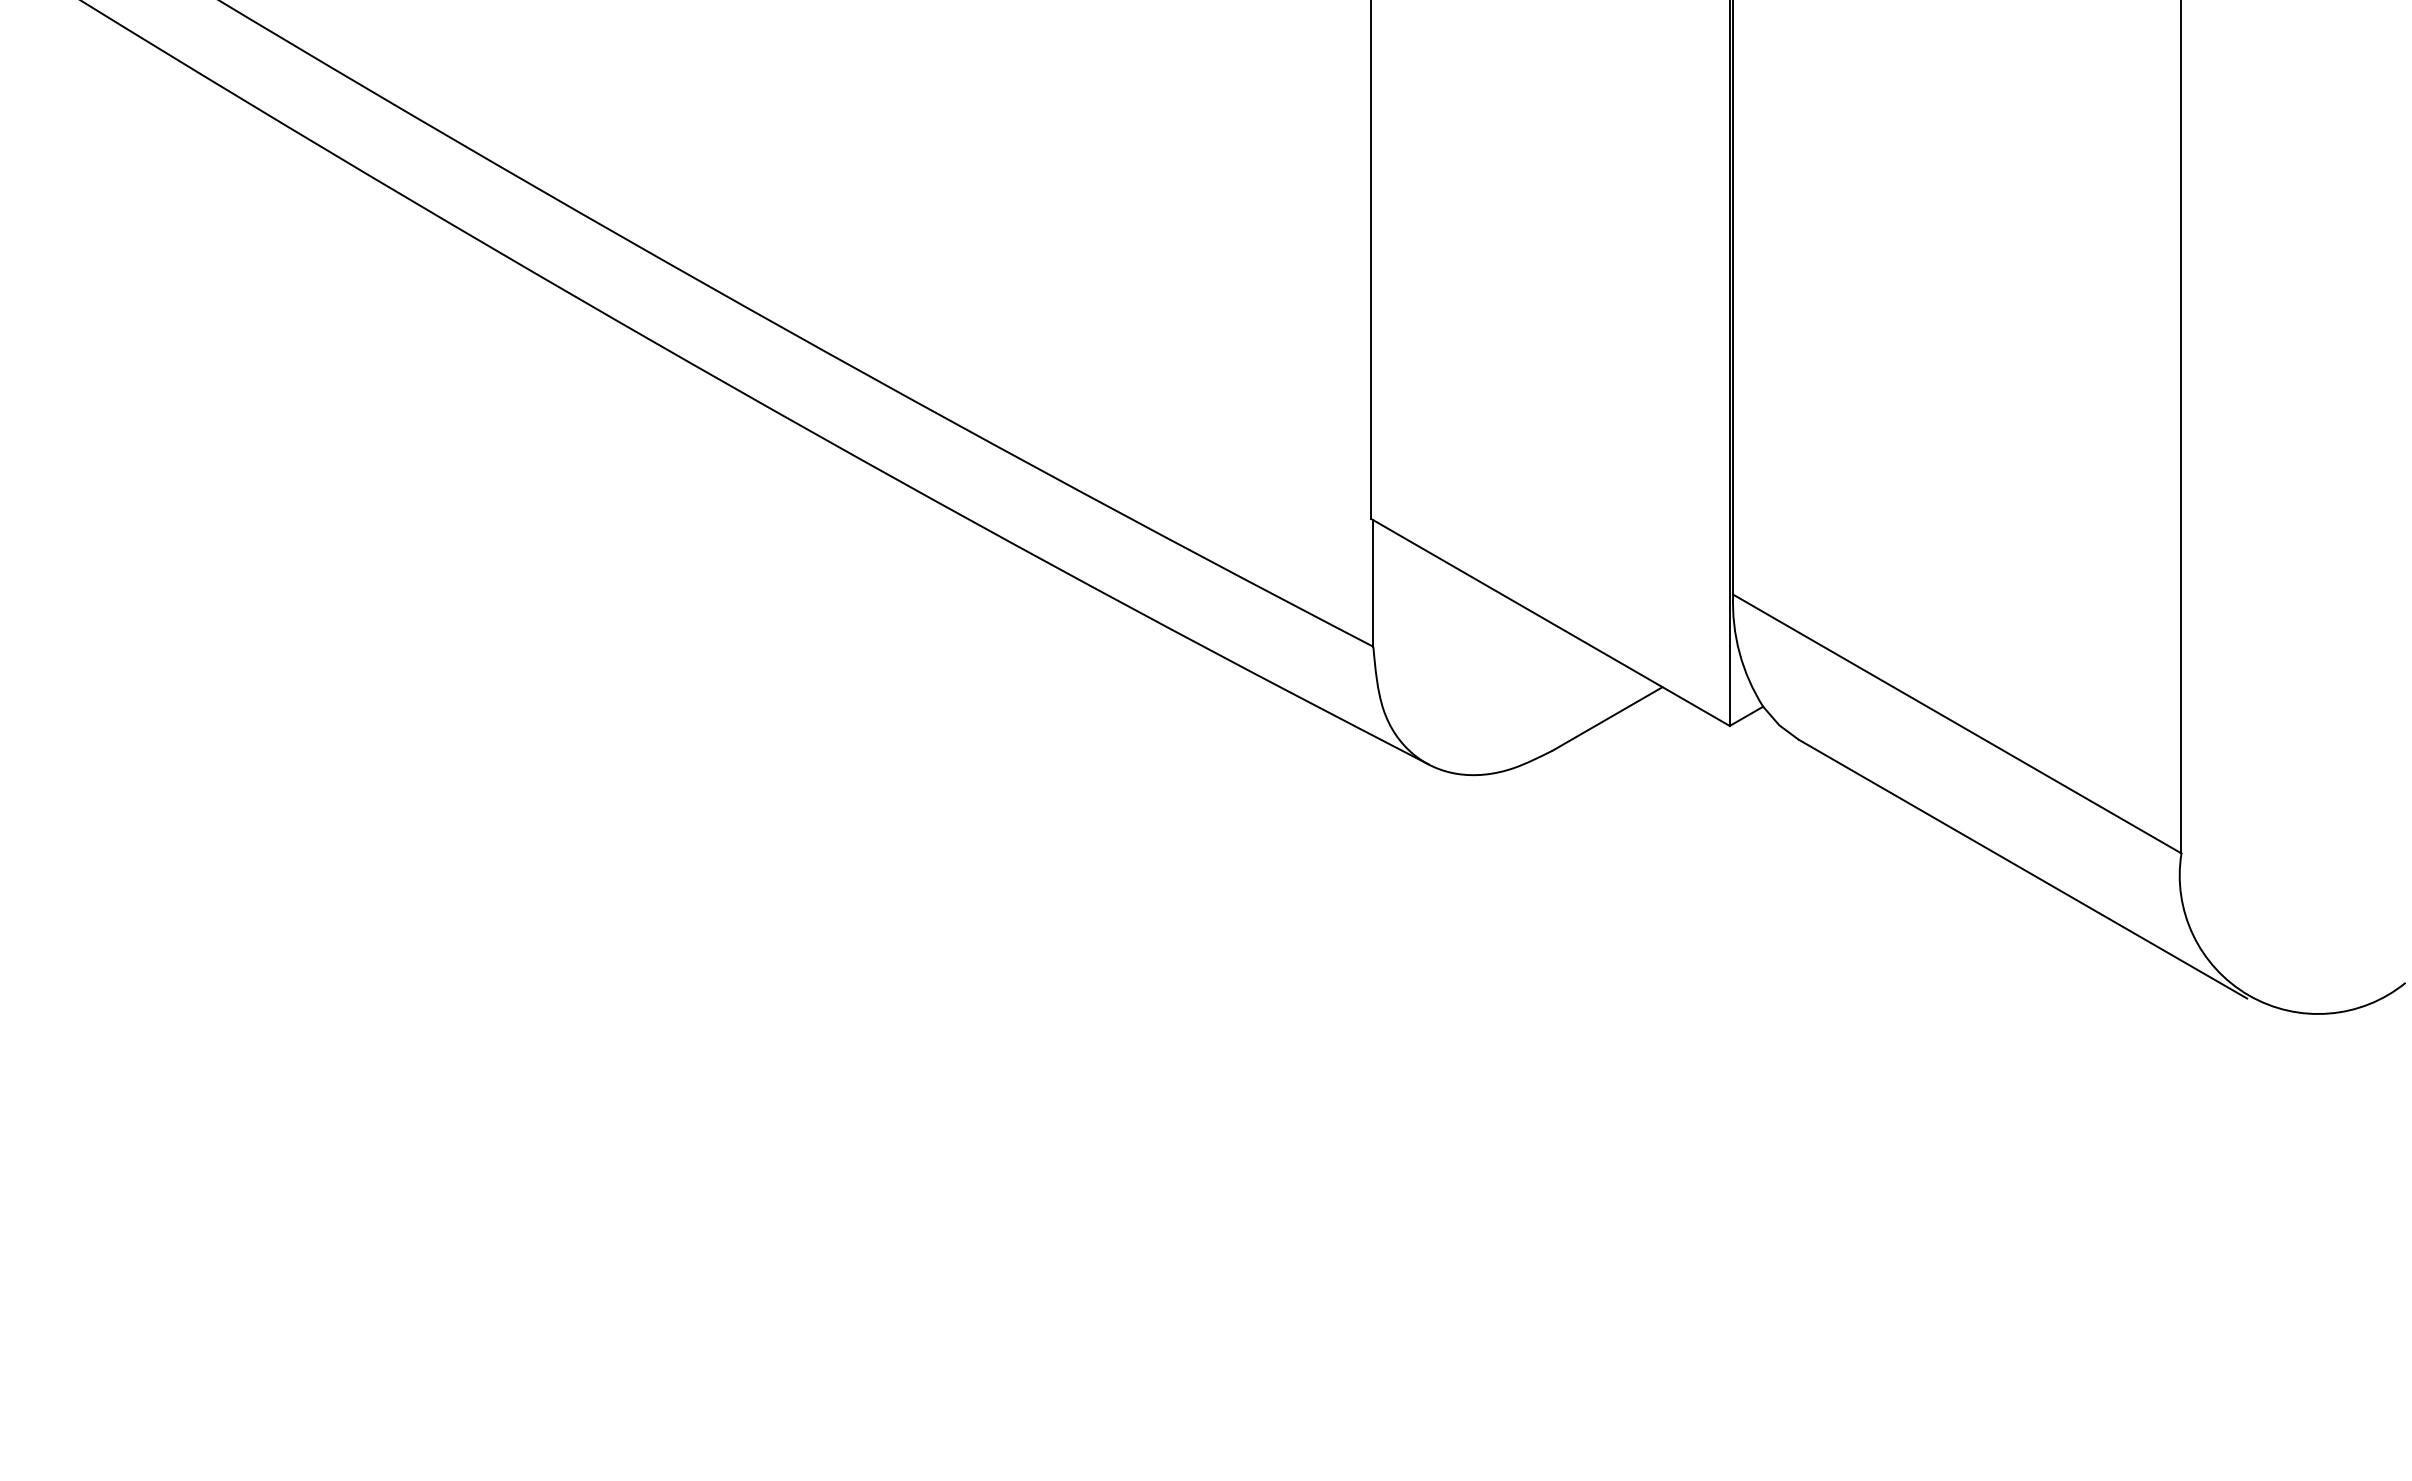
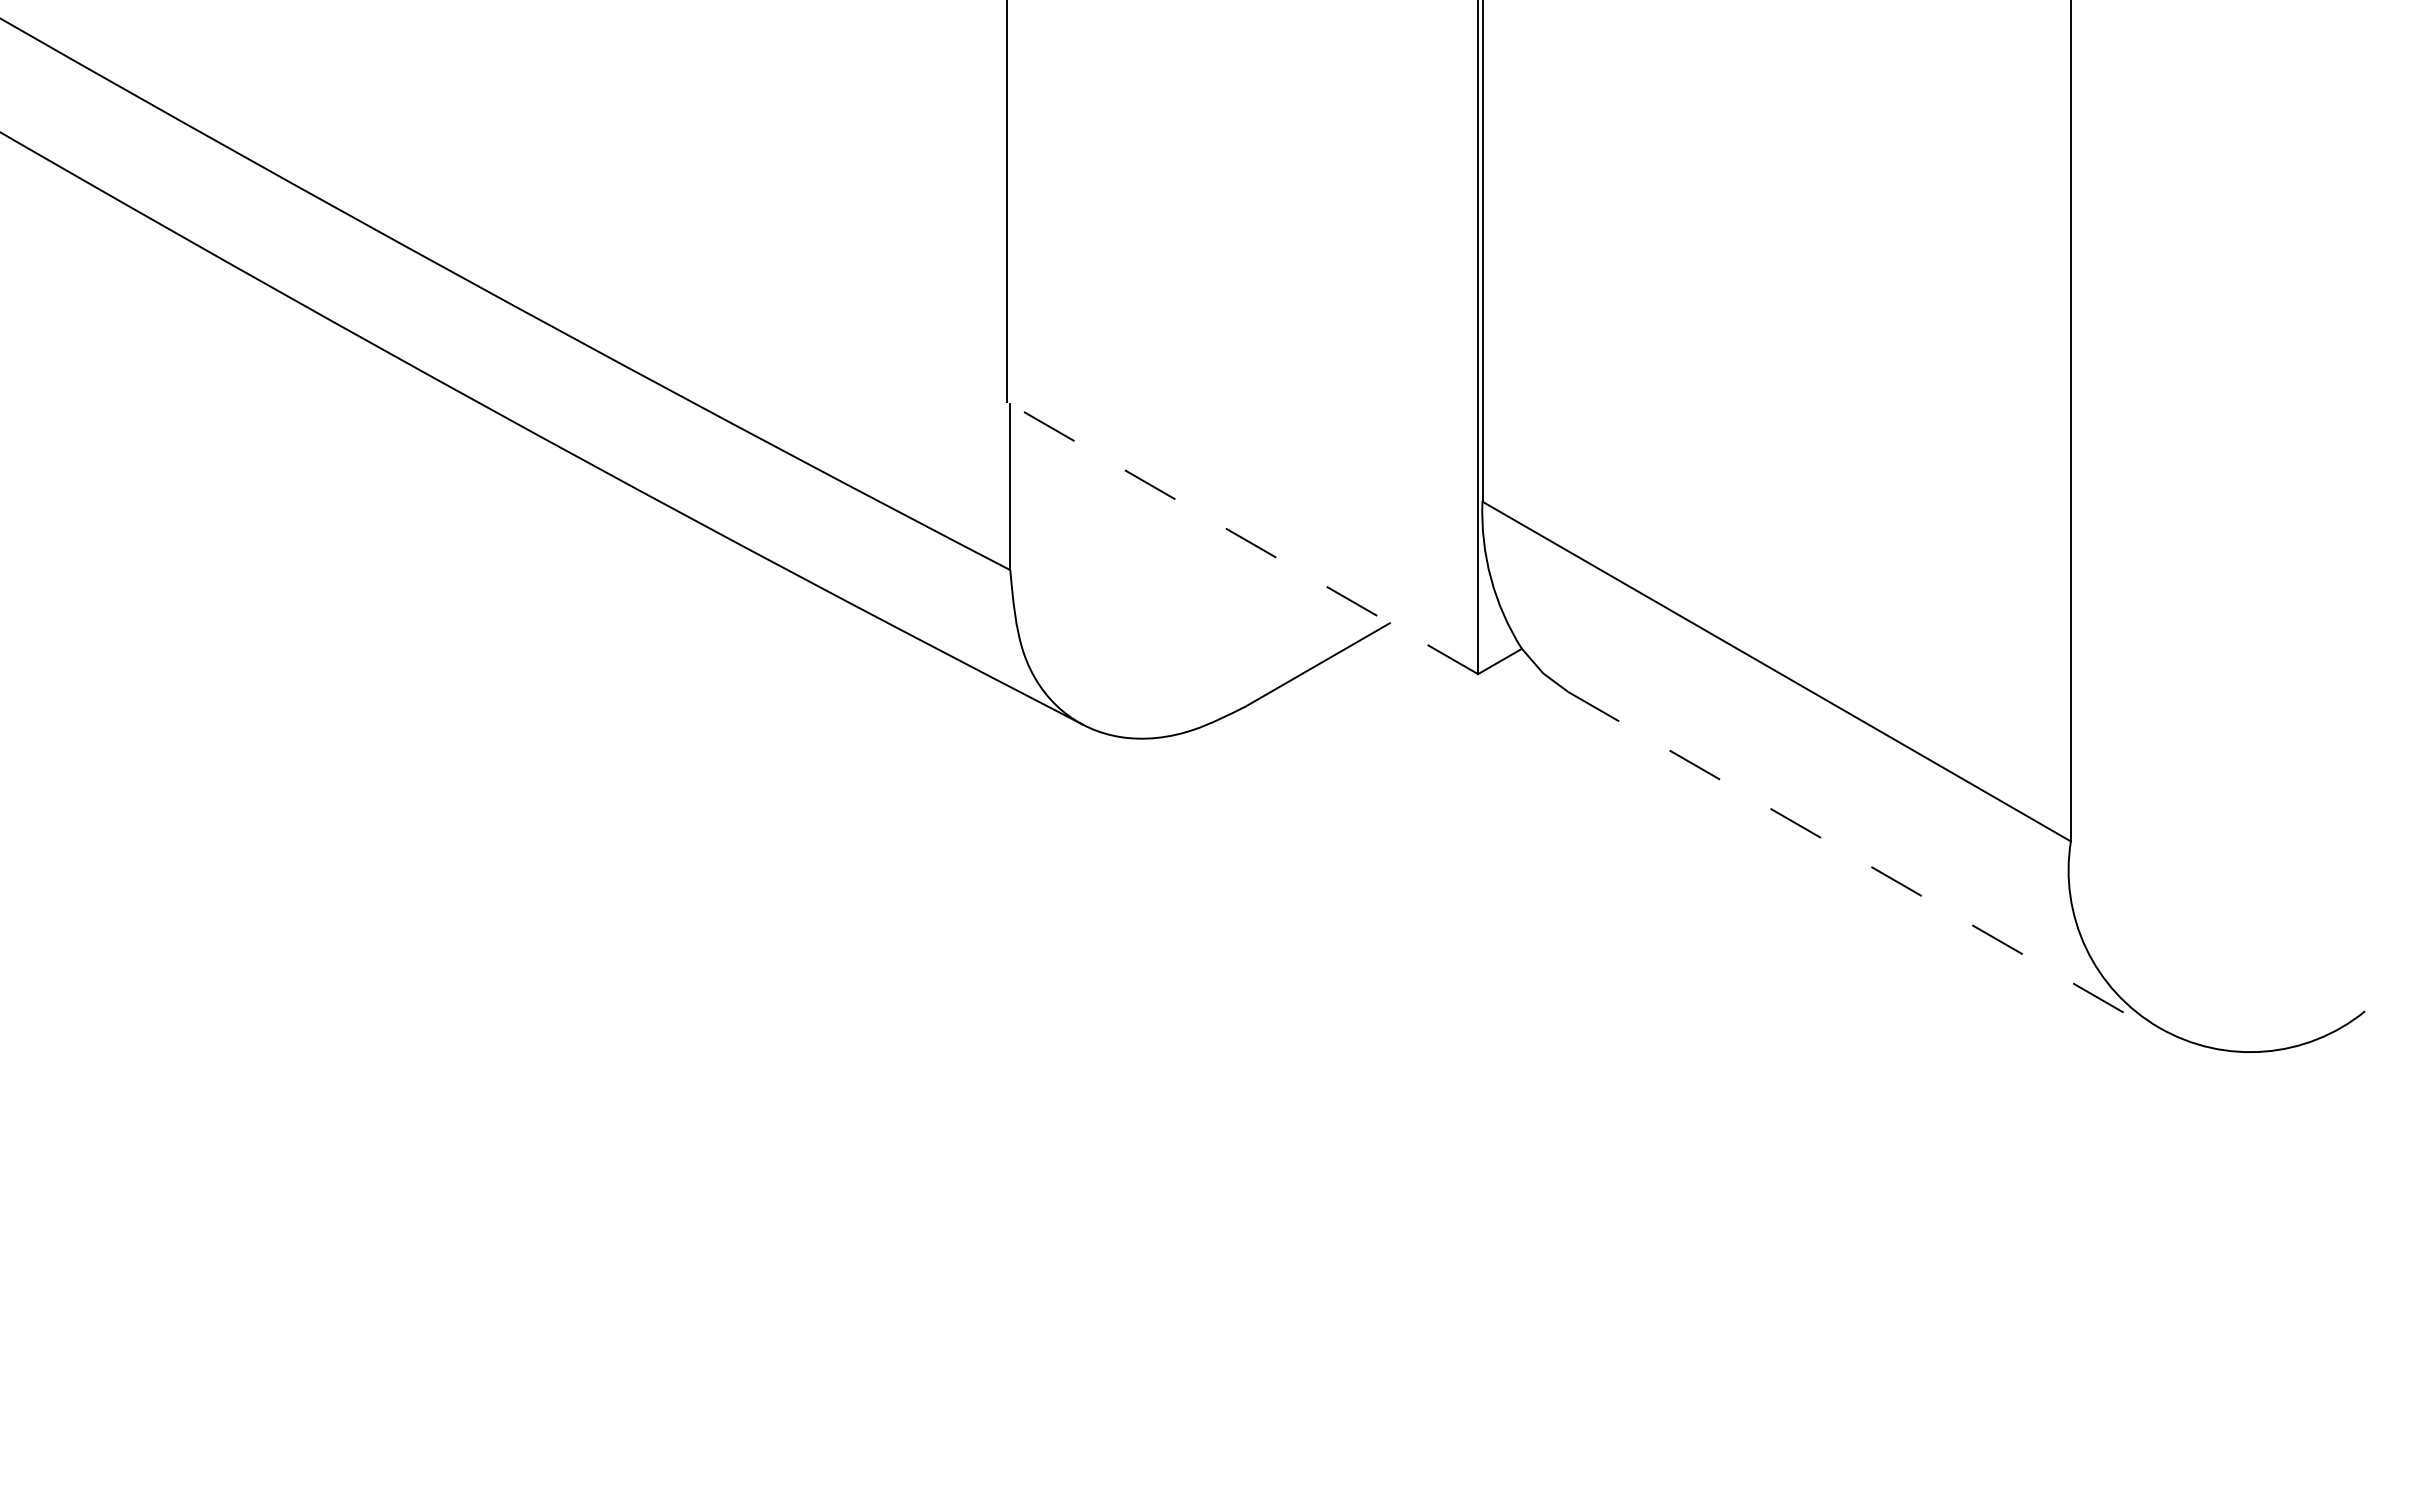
line: (1550, 622) -> (1242, 538), solid -> dashed
line: (2022, 869) -> (1862, 862), solid -> dashed

